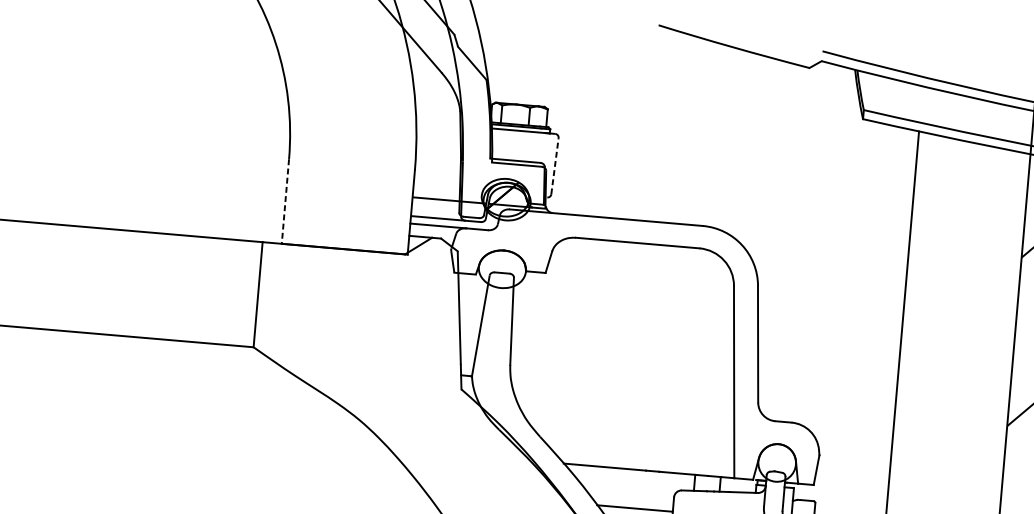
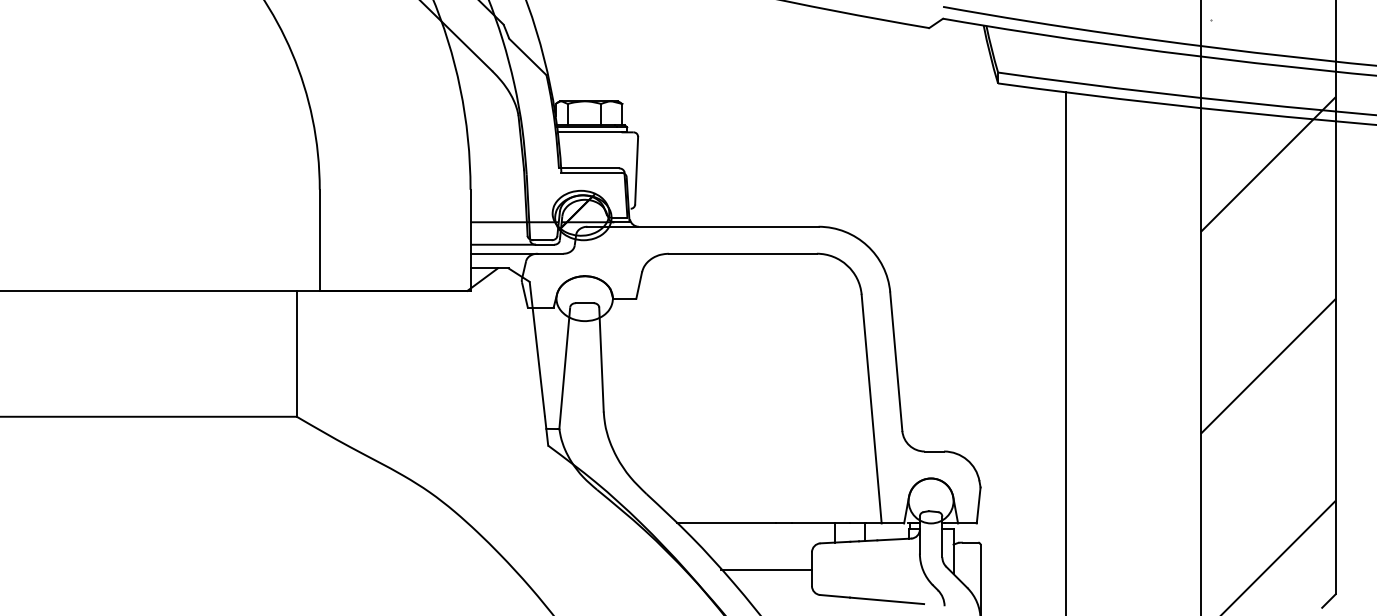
line: (554, 165) -> (636, 170), dashed -> solid
line: (285, 201) -> (319, 240), dashed -> solid

